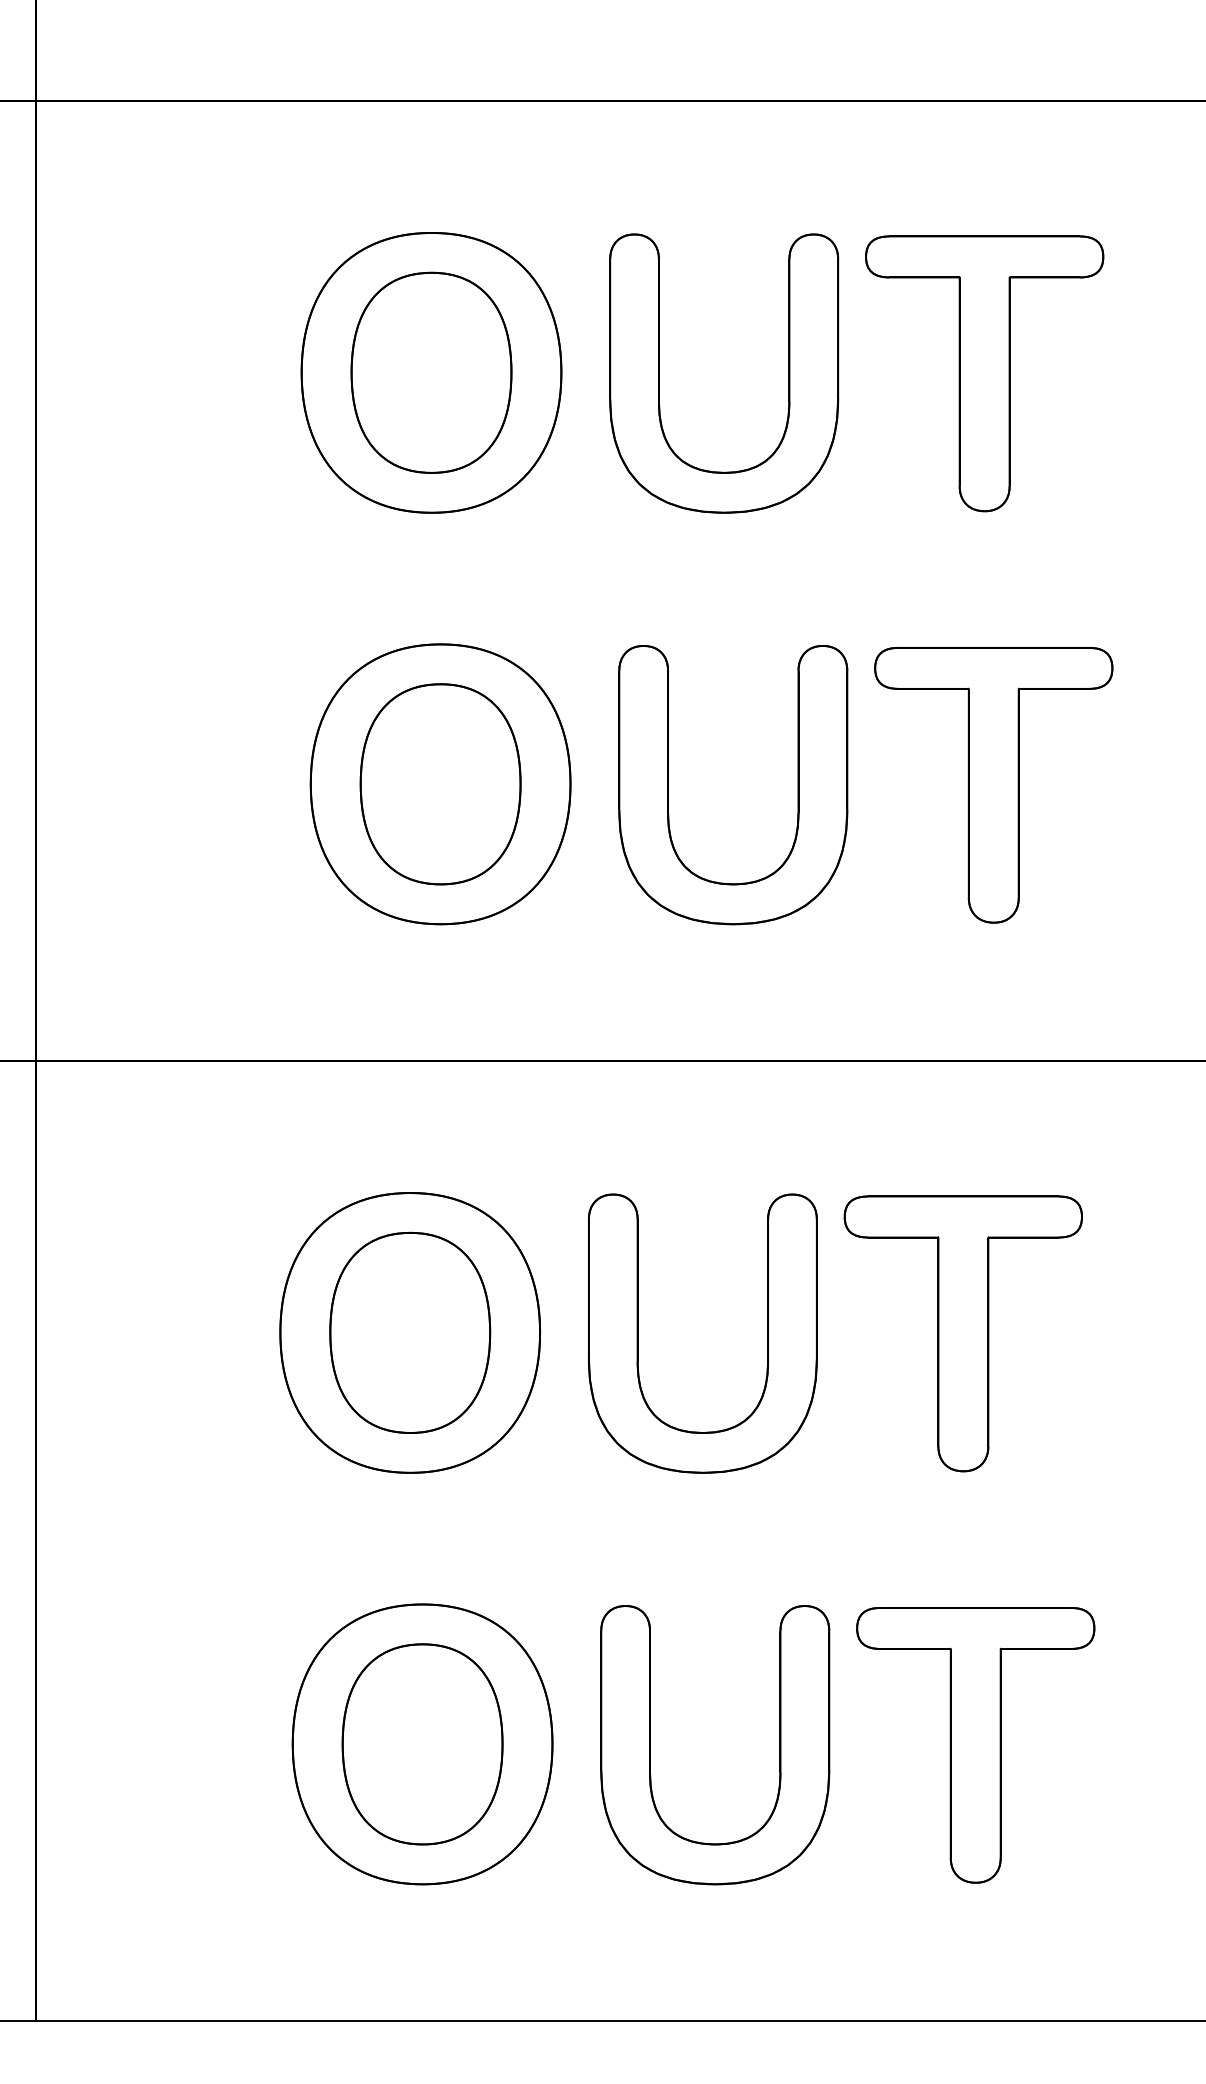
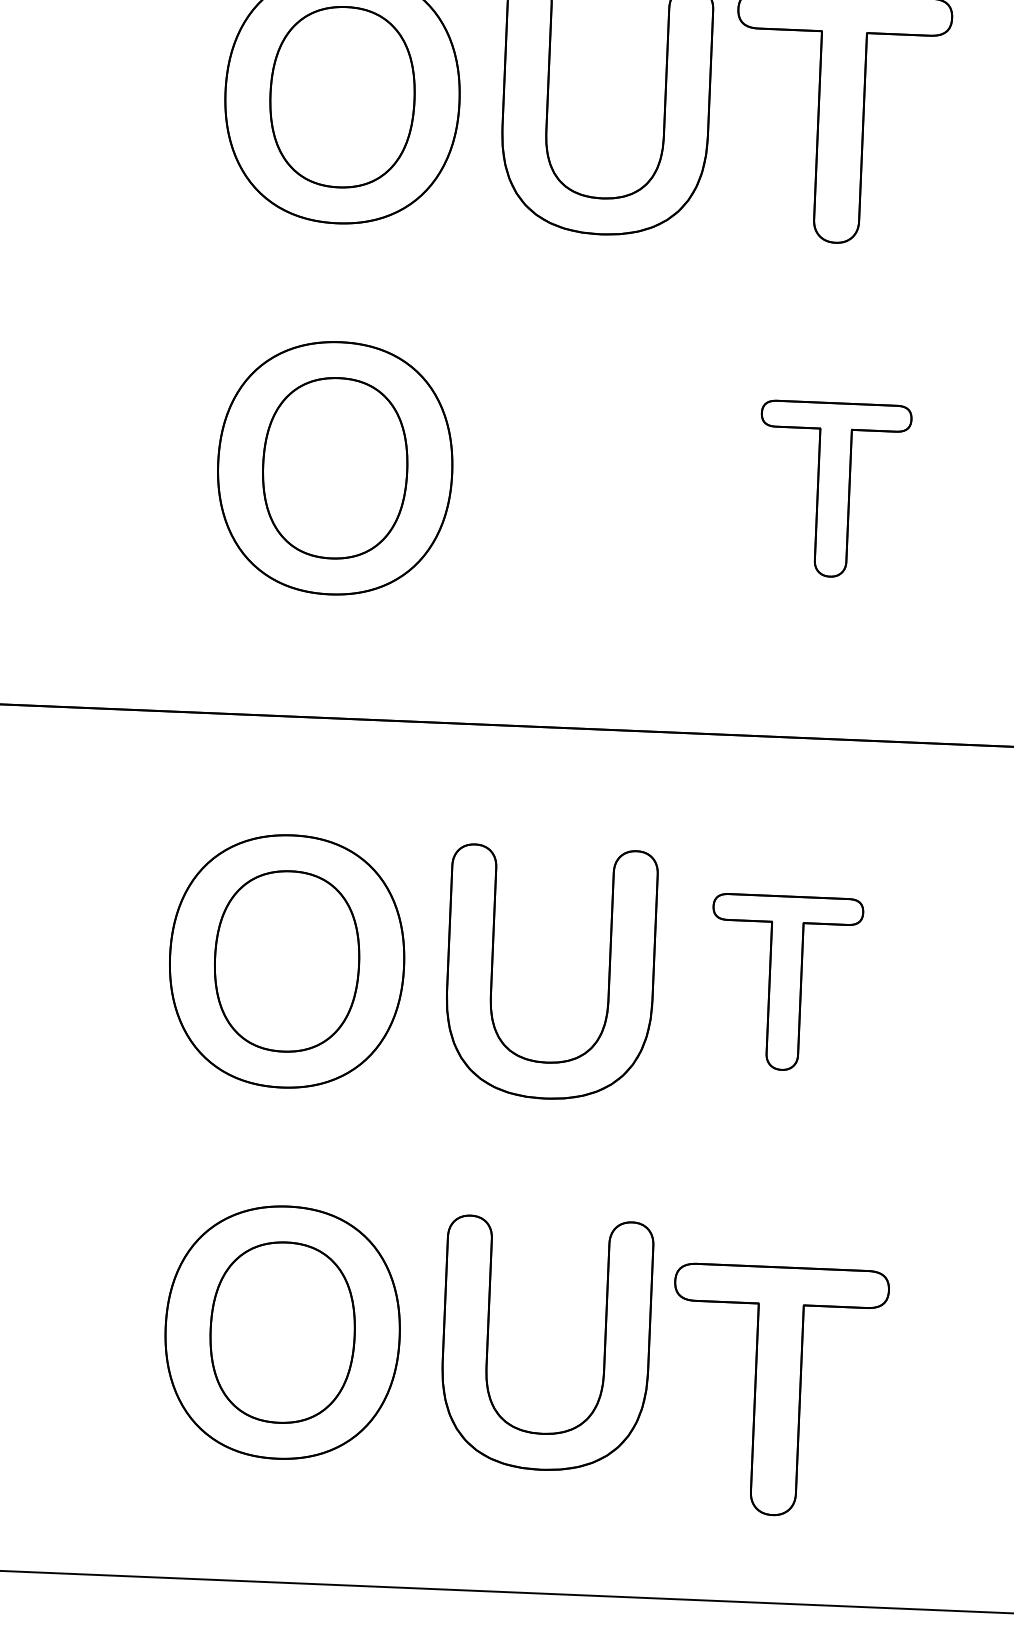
part: (993, 784) -> (833, 489), size x0.7
part: (797, 785) -> (656, 482), removed
part: (962, 1333) -> (784, 982), size x0.7
part: (975, 1745) -> (777, 1391), moved

